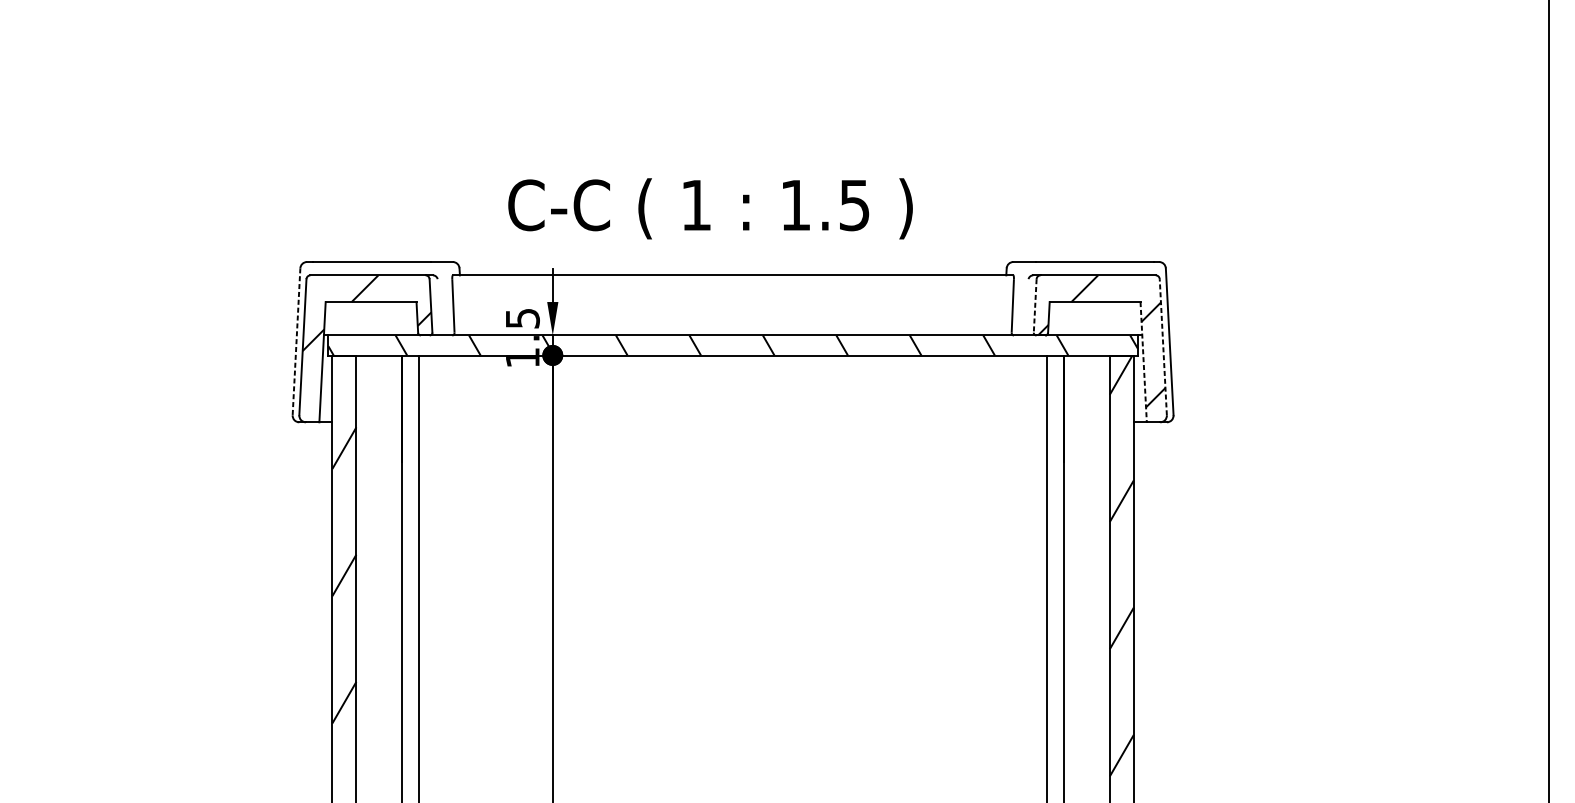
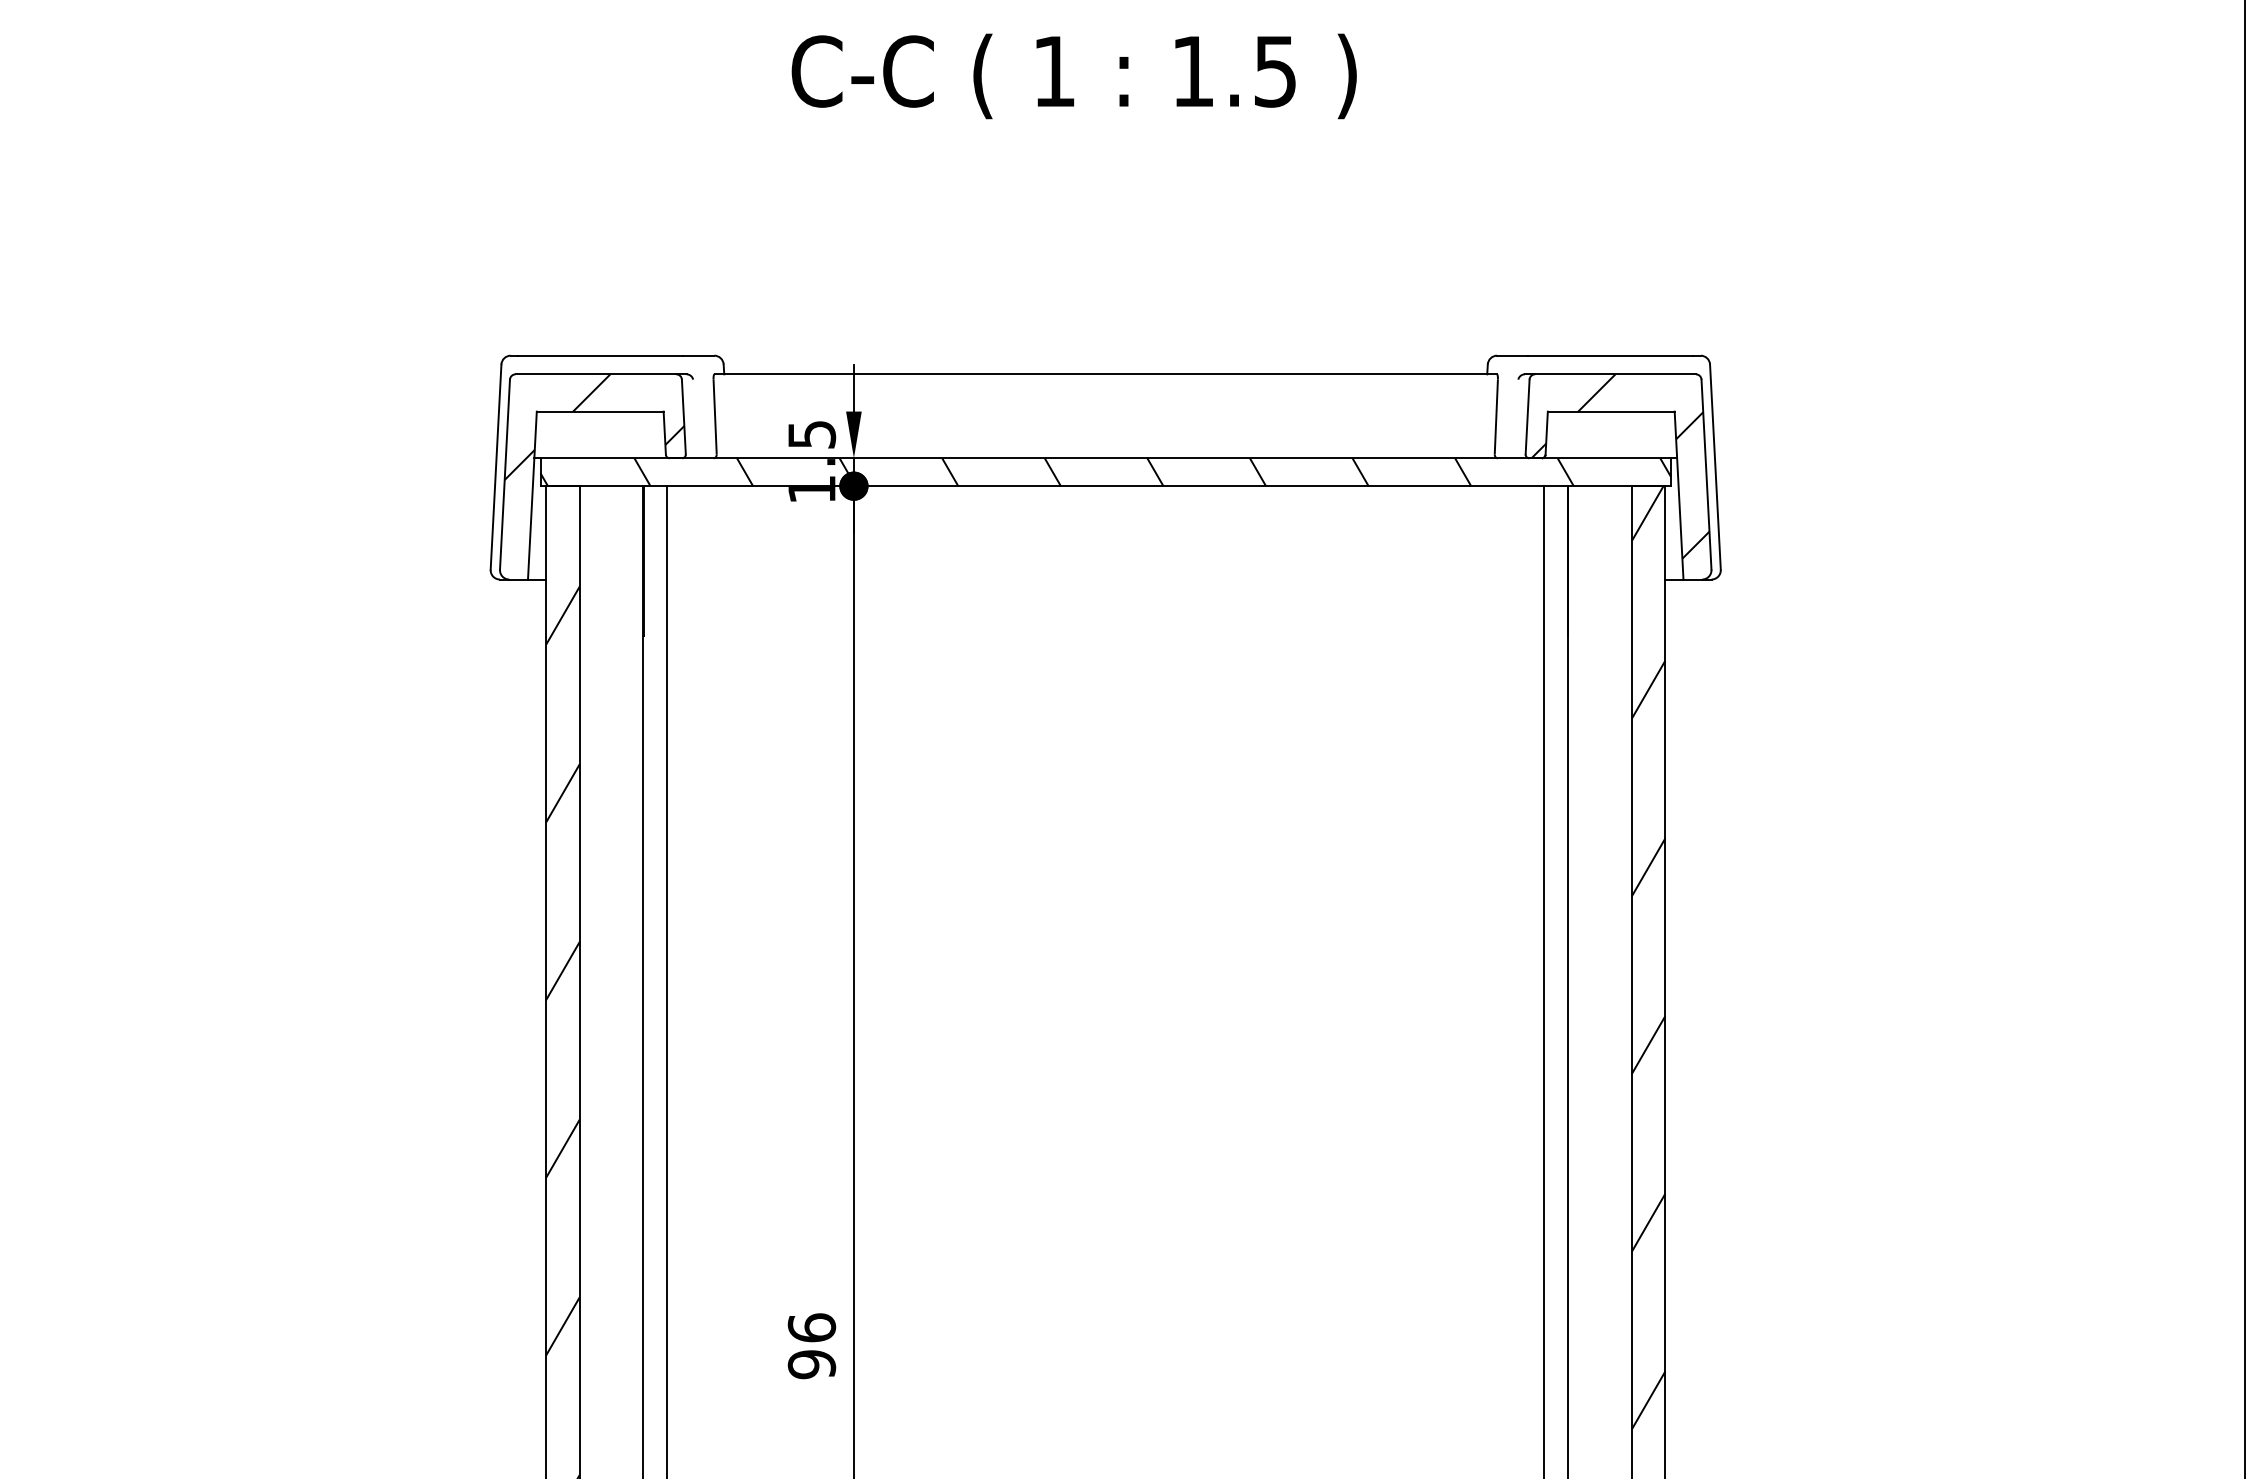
text: (710, 208) -> (1073, 76), moved
line: (1035, 306) -> (1527, 417), dashed -> solid
line: (296, 342) -> (496, 467), dashed -> solid
line: (1163, 347) -> (1706, 474), dashed -> solid
line: (1143, 362) -> (1679, 496), dashed -> solid

